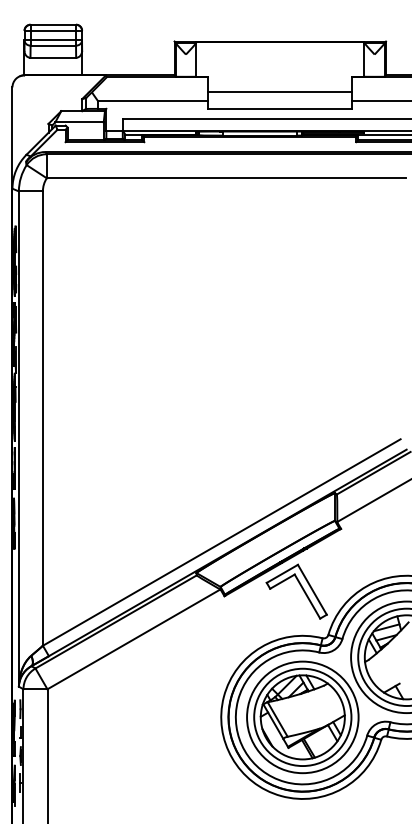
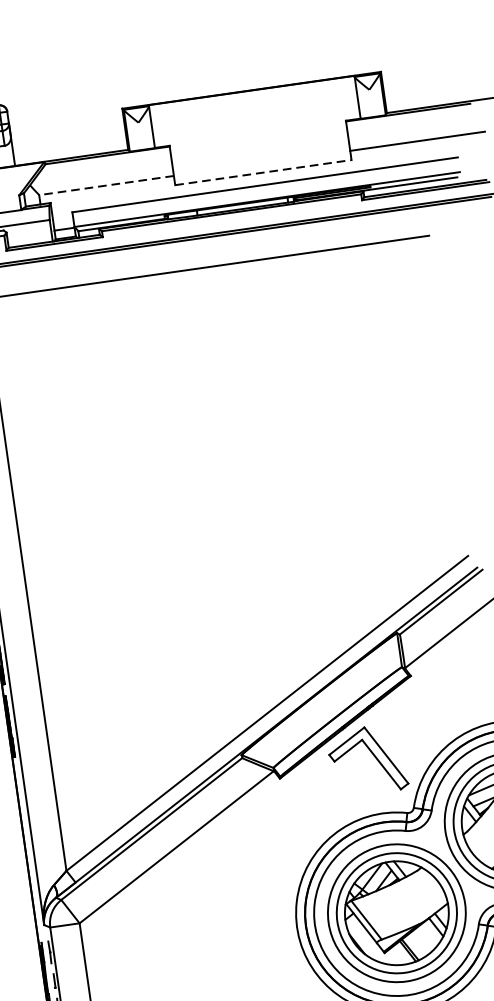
line: (280, 91) -> (260, 151), removed
line: (152, 101) -> (105, 185), solid -> dashed
line: (280, 108) -> (263, 172), solid -> dashed

